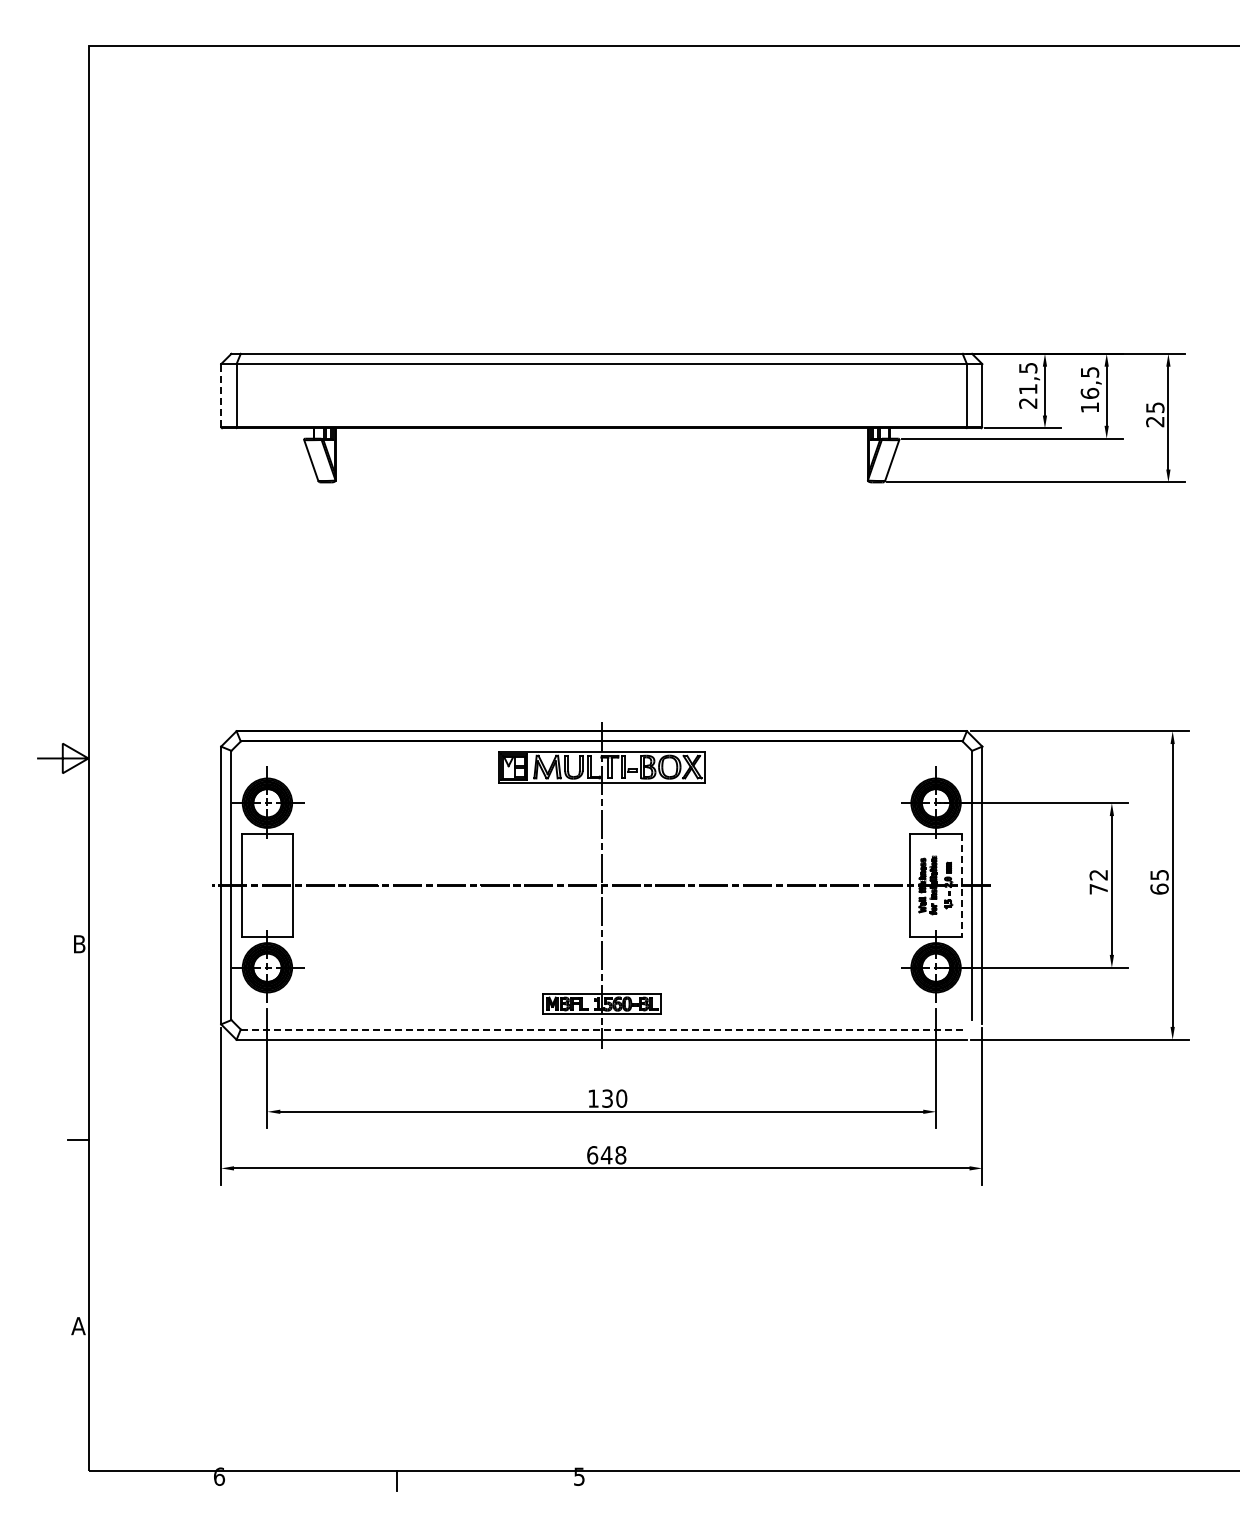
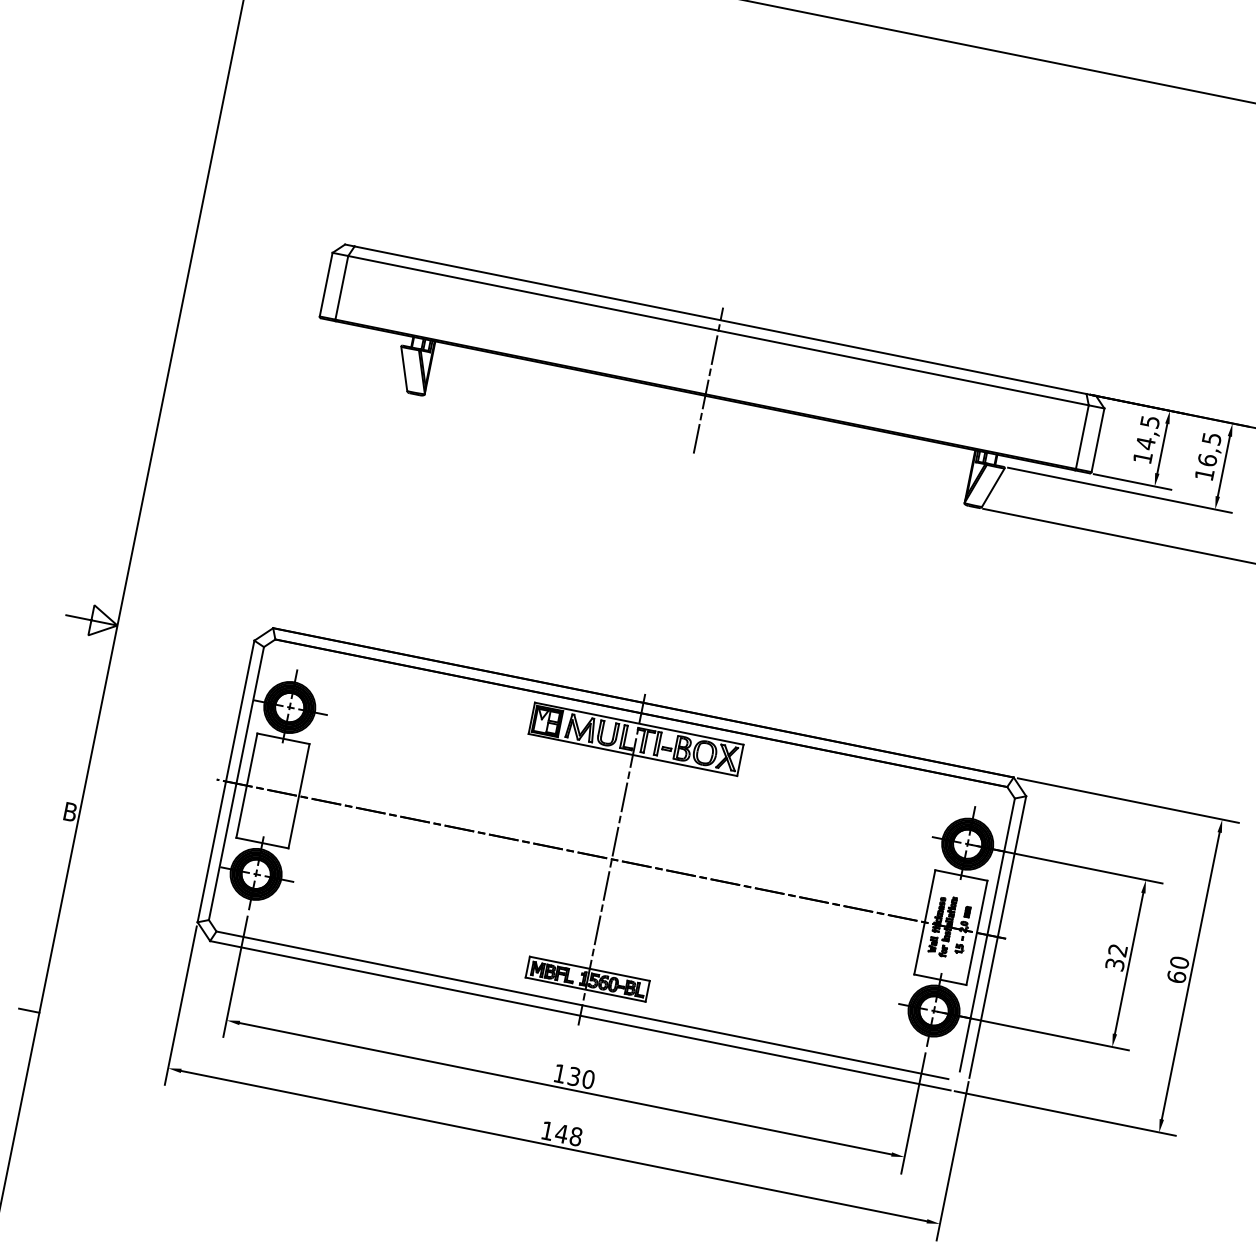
line: (221, 395) -> (326, 284), dashed -> solid
text: (1028, 395) -> (1144, 449), 21,5 -> 14,5
line: (601, 413) -> (708, 380), added
text: (1159, 874) -> (1179, 962), 65 -> 60
line: (961, 885) -> (976, 932), dashed -> solid
text: (1098, 889) -> (1114, 964), 72 -> 32
line: (601, 1029) -> (582, 1005), dashed -> solid
text: (592, 1155) -> (547, 1131), 648 -> 148

